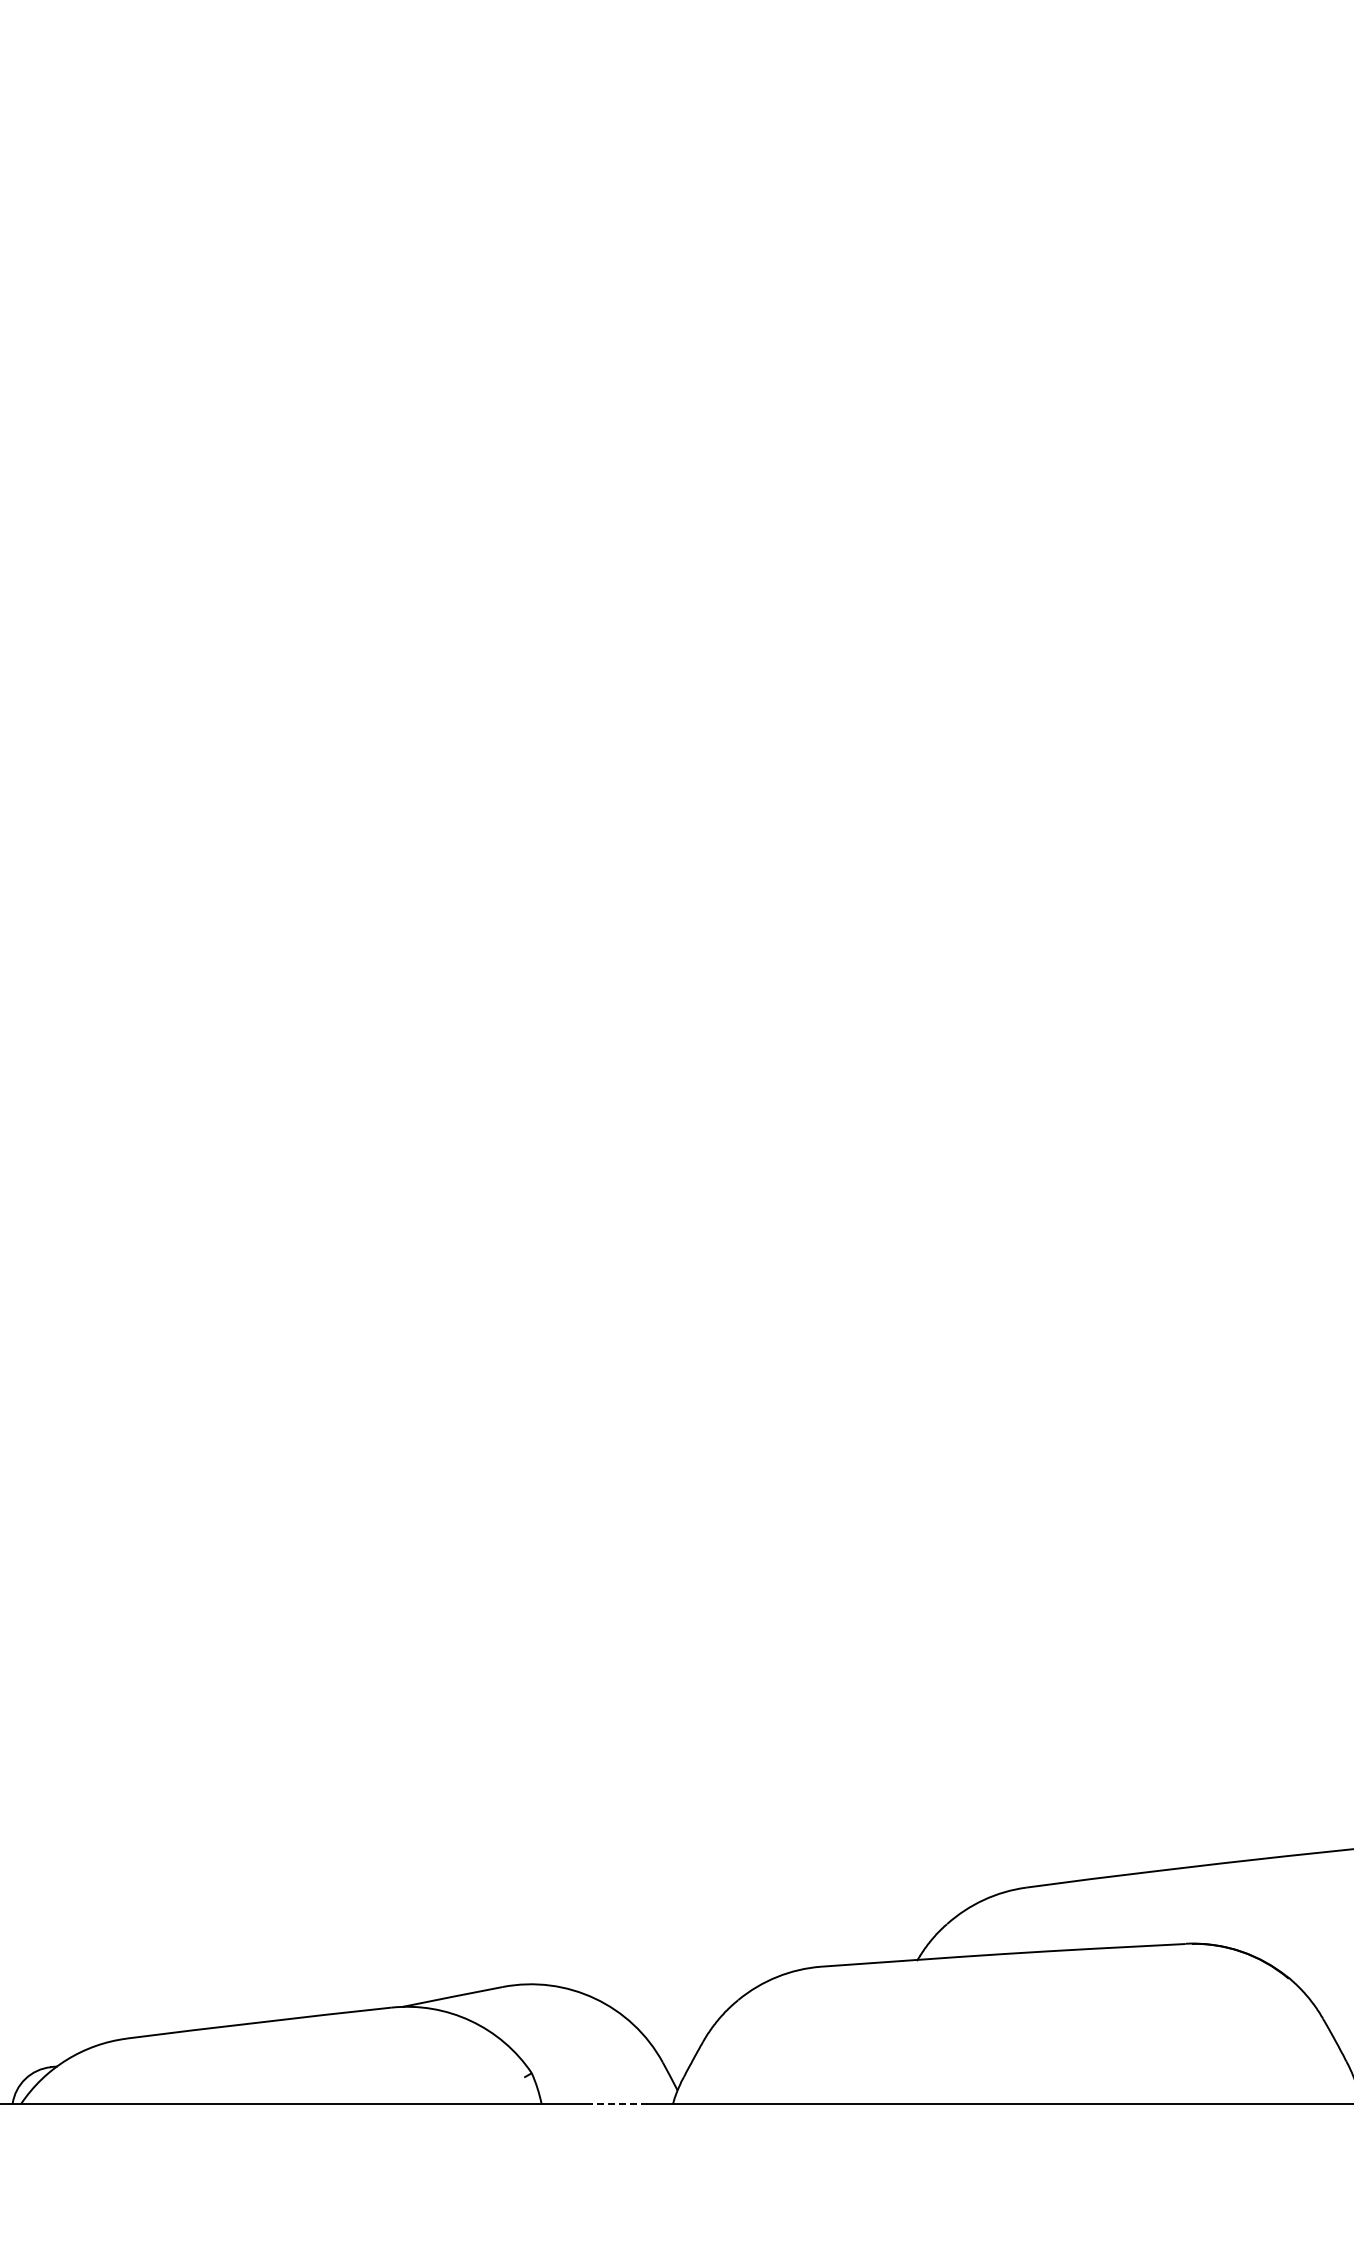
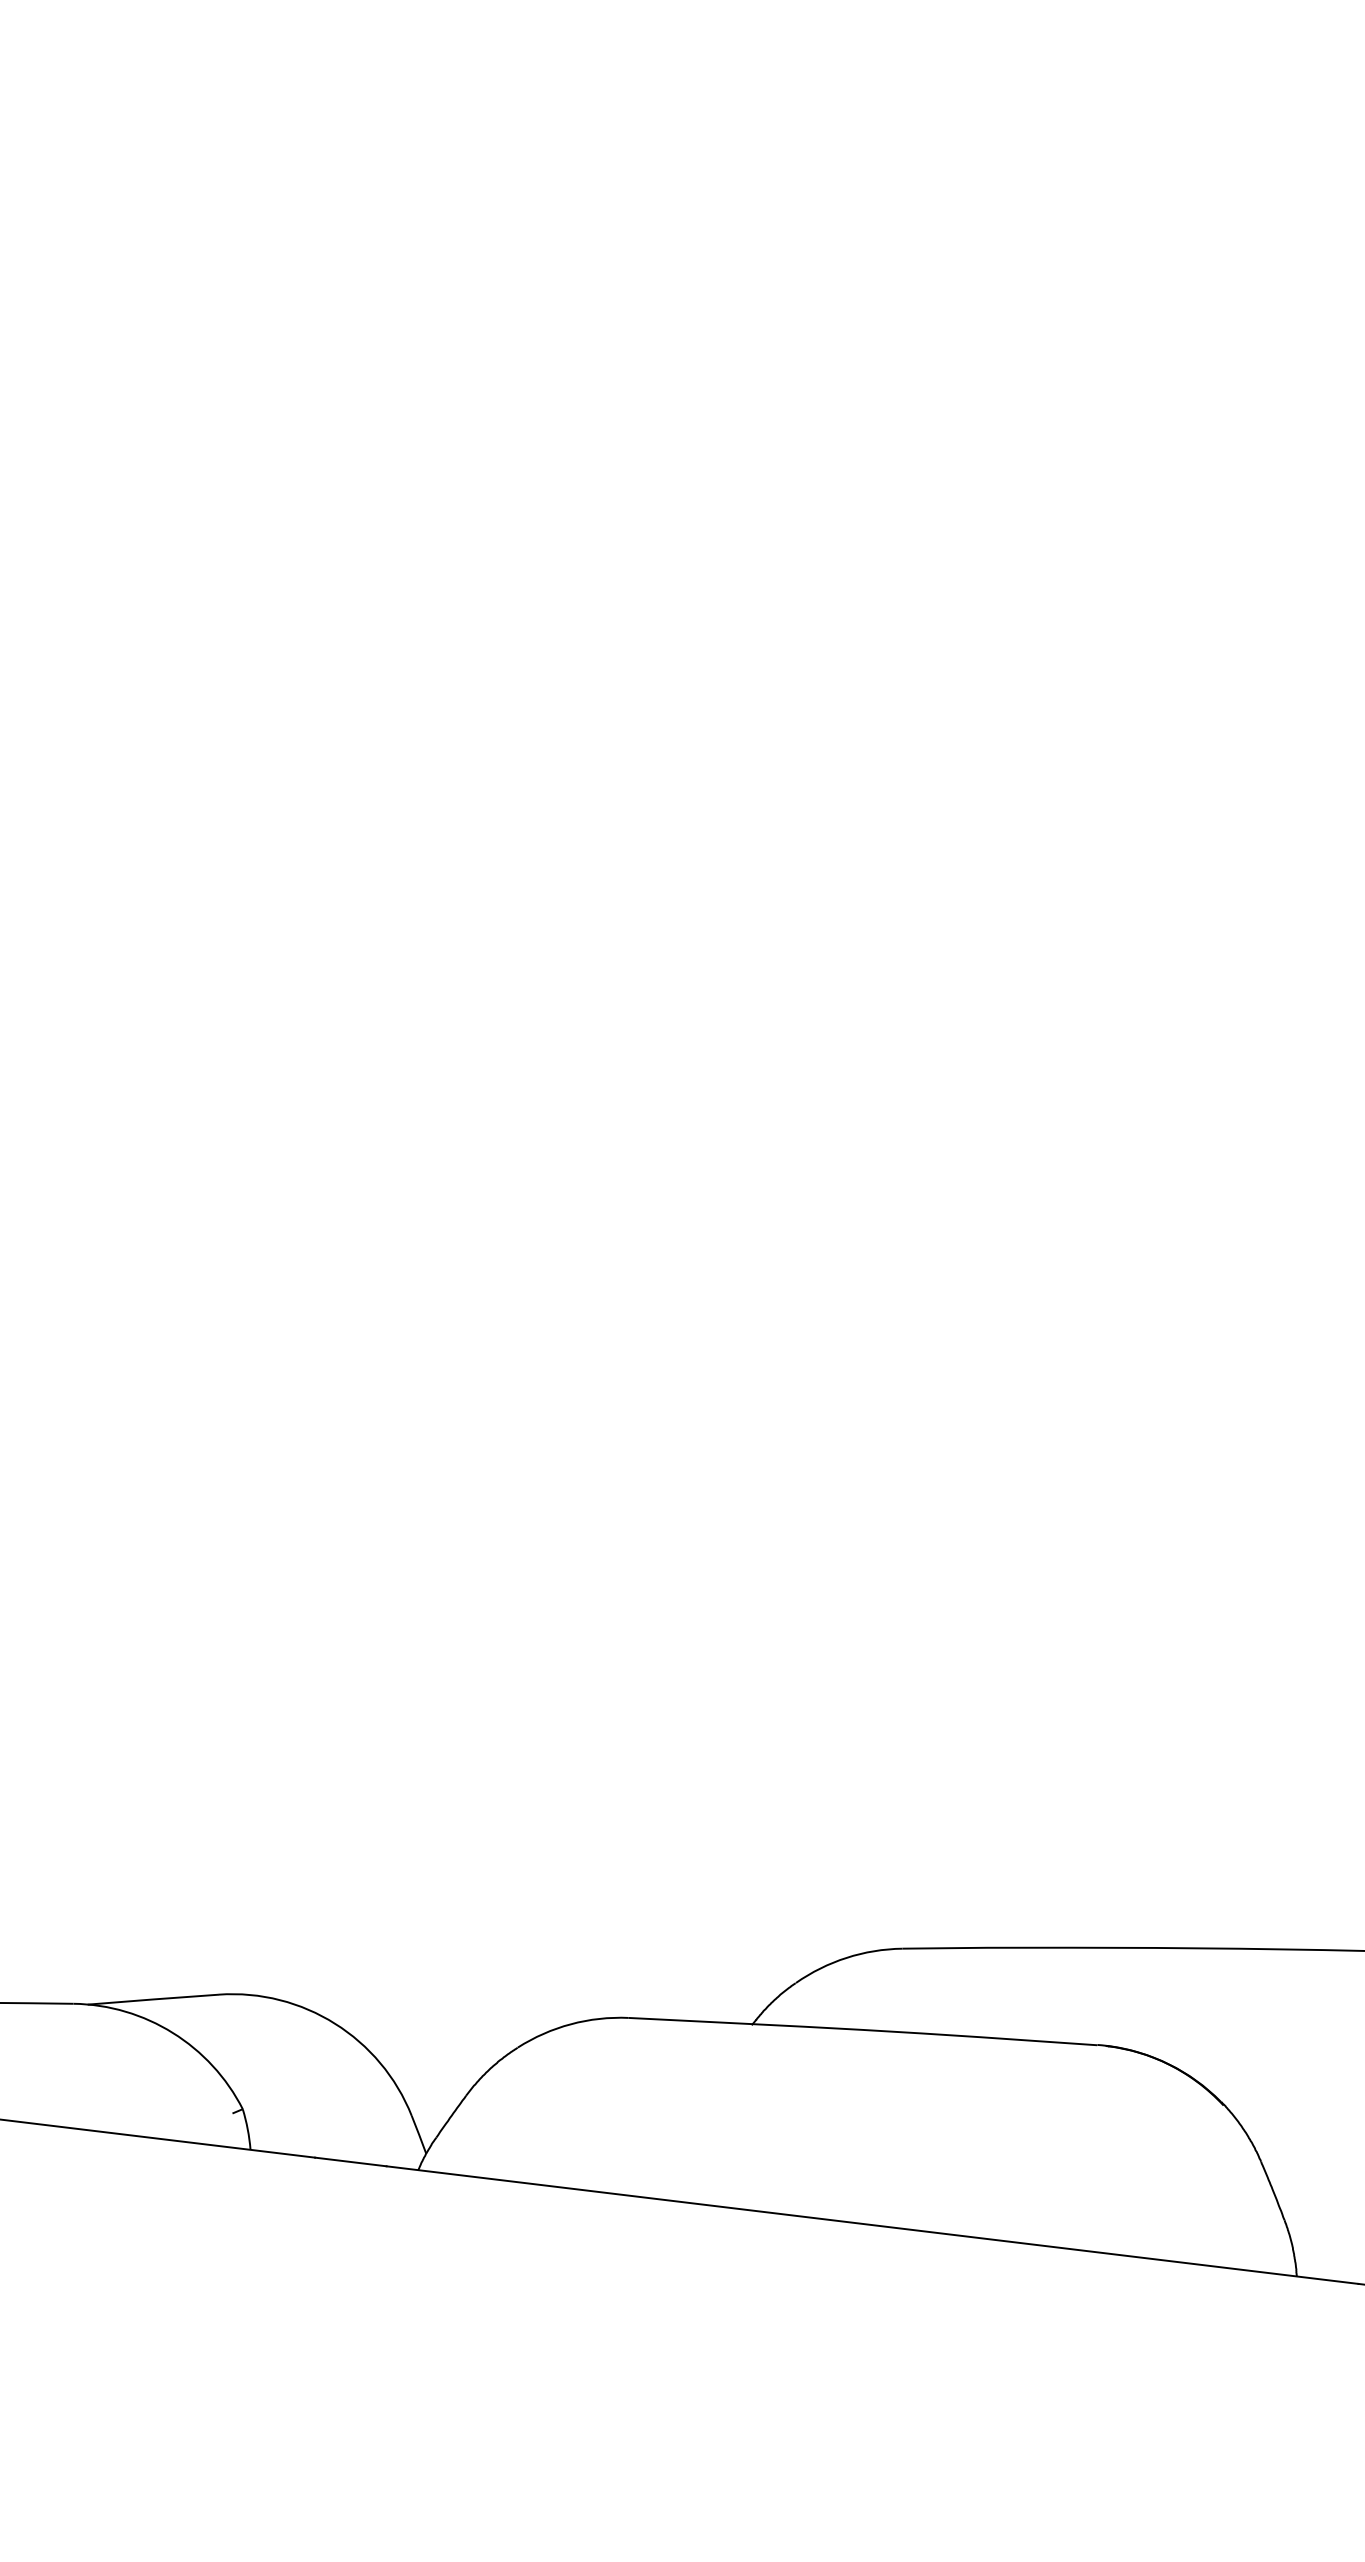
line: (620, 2103) -> (351, 2161), dashed -> solid

